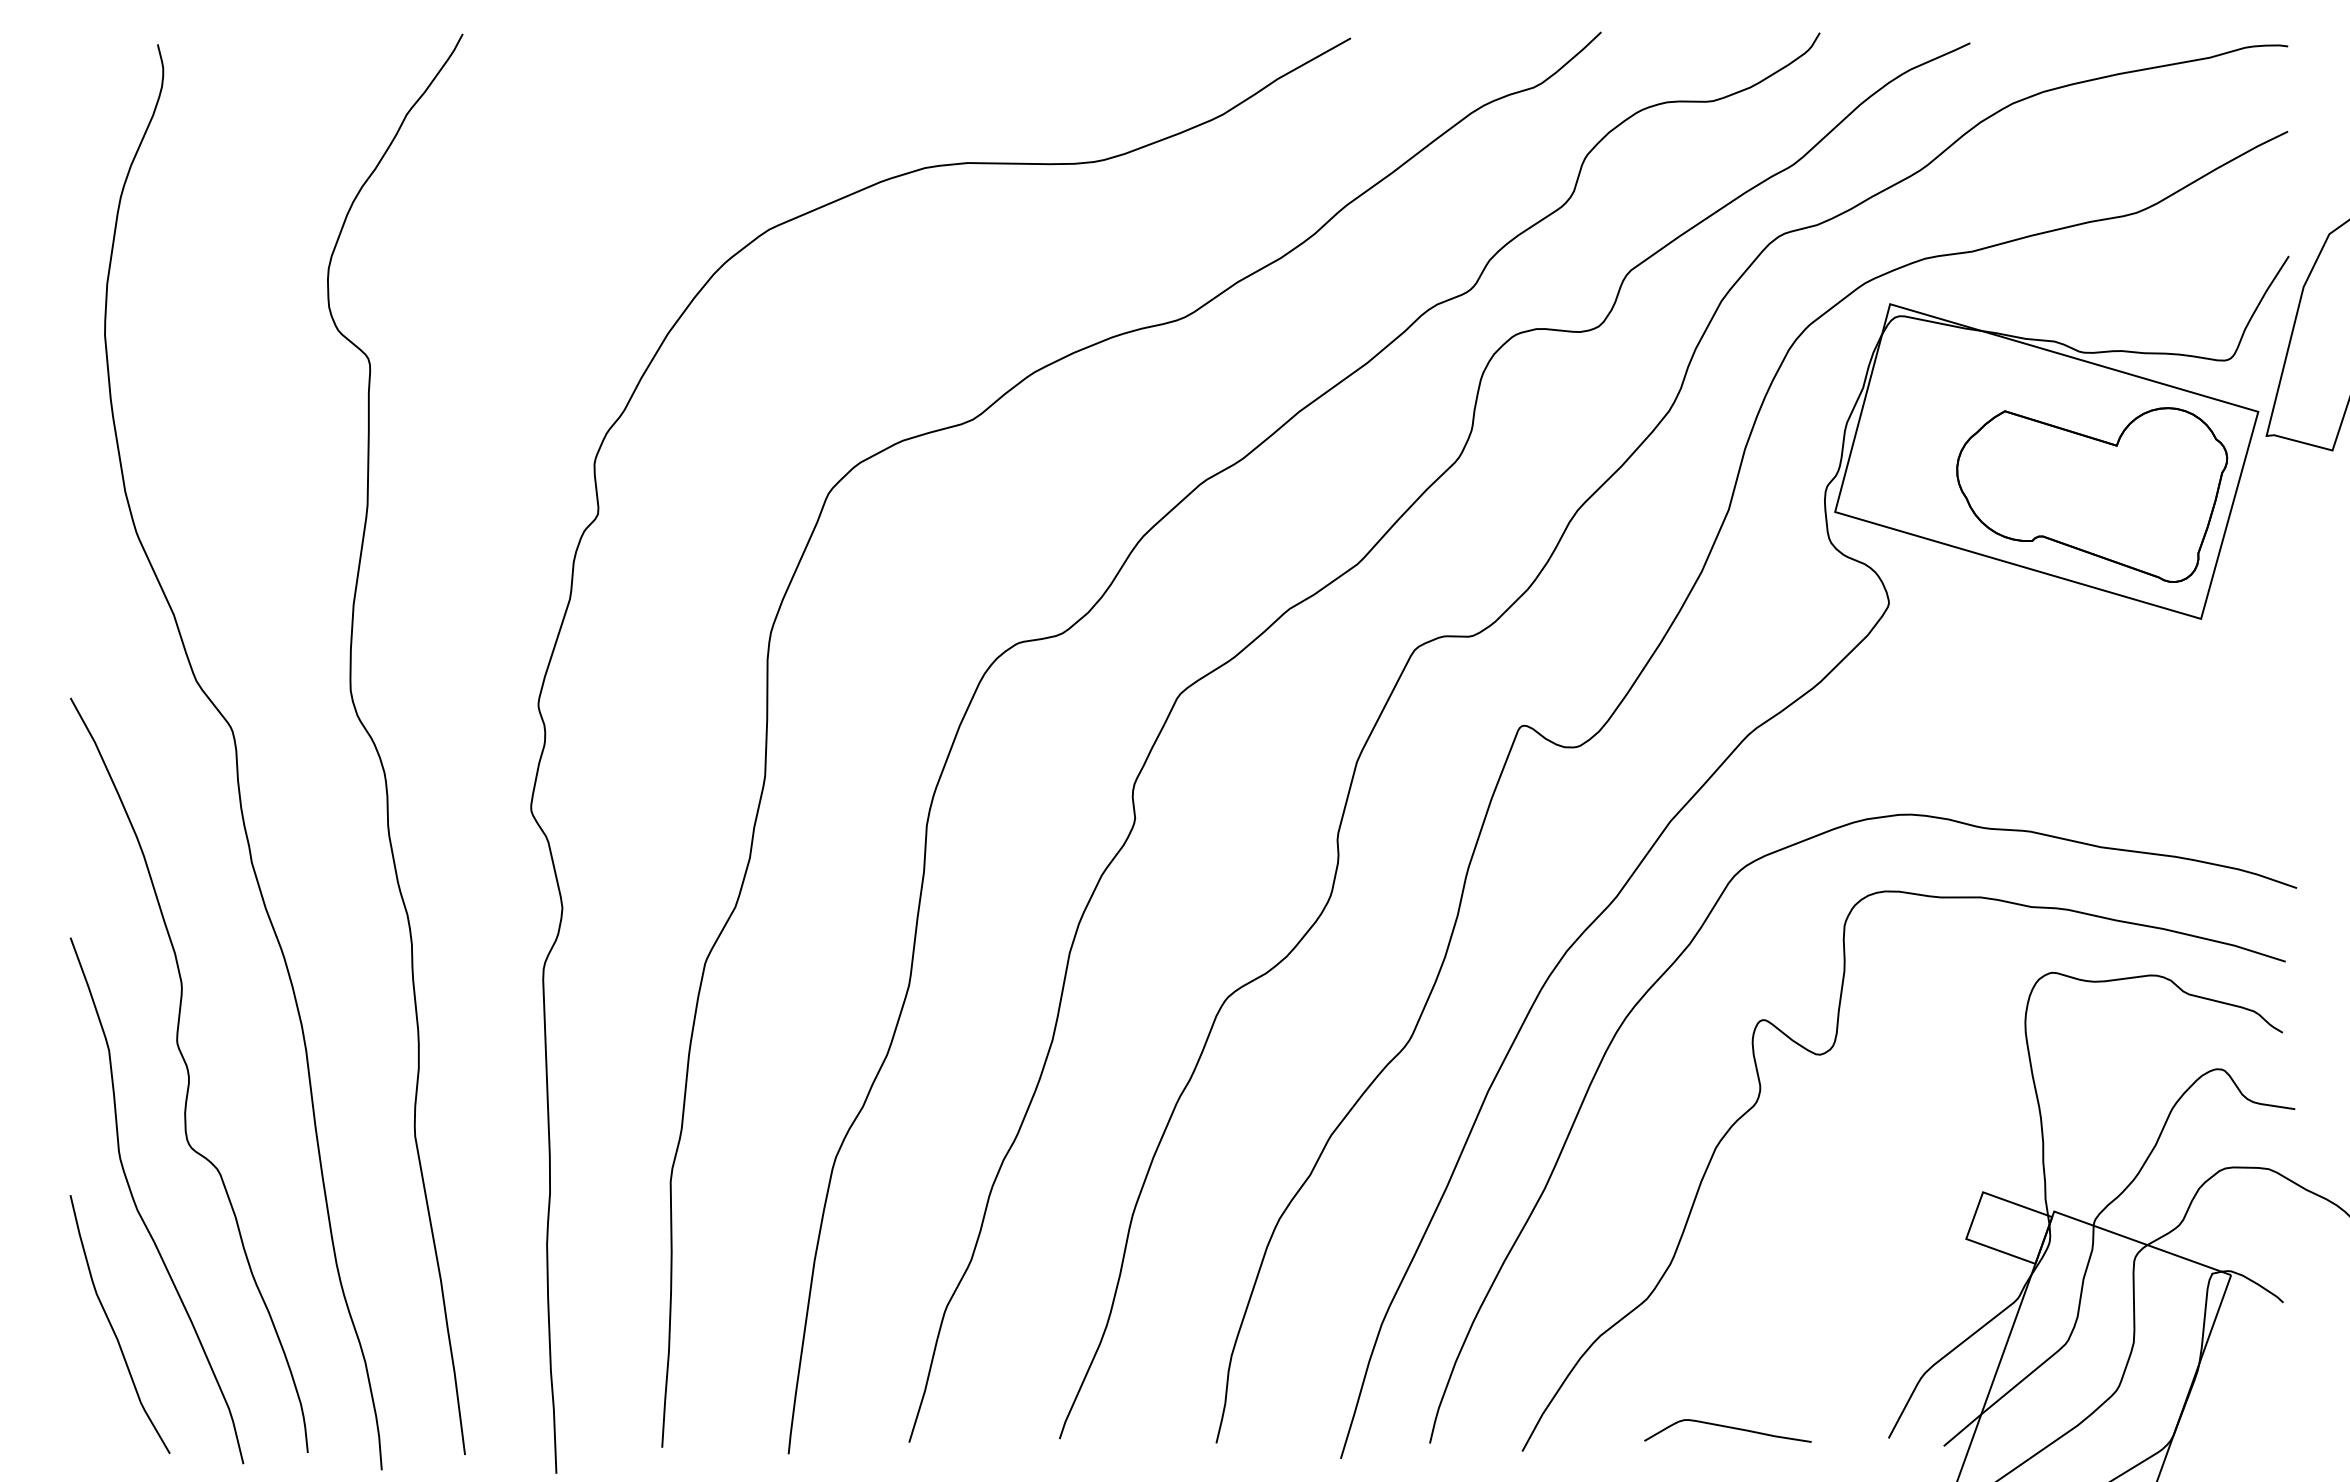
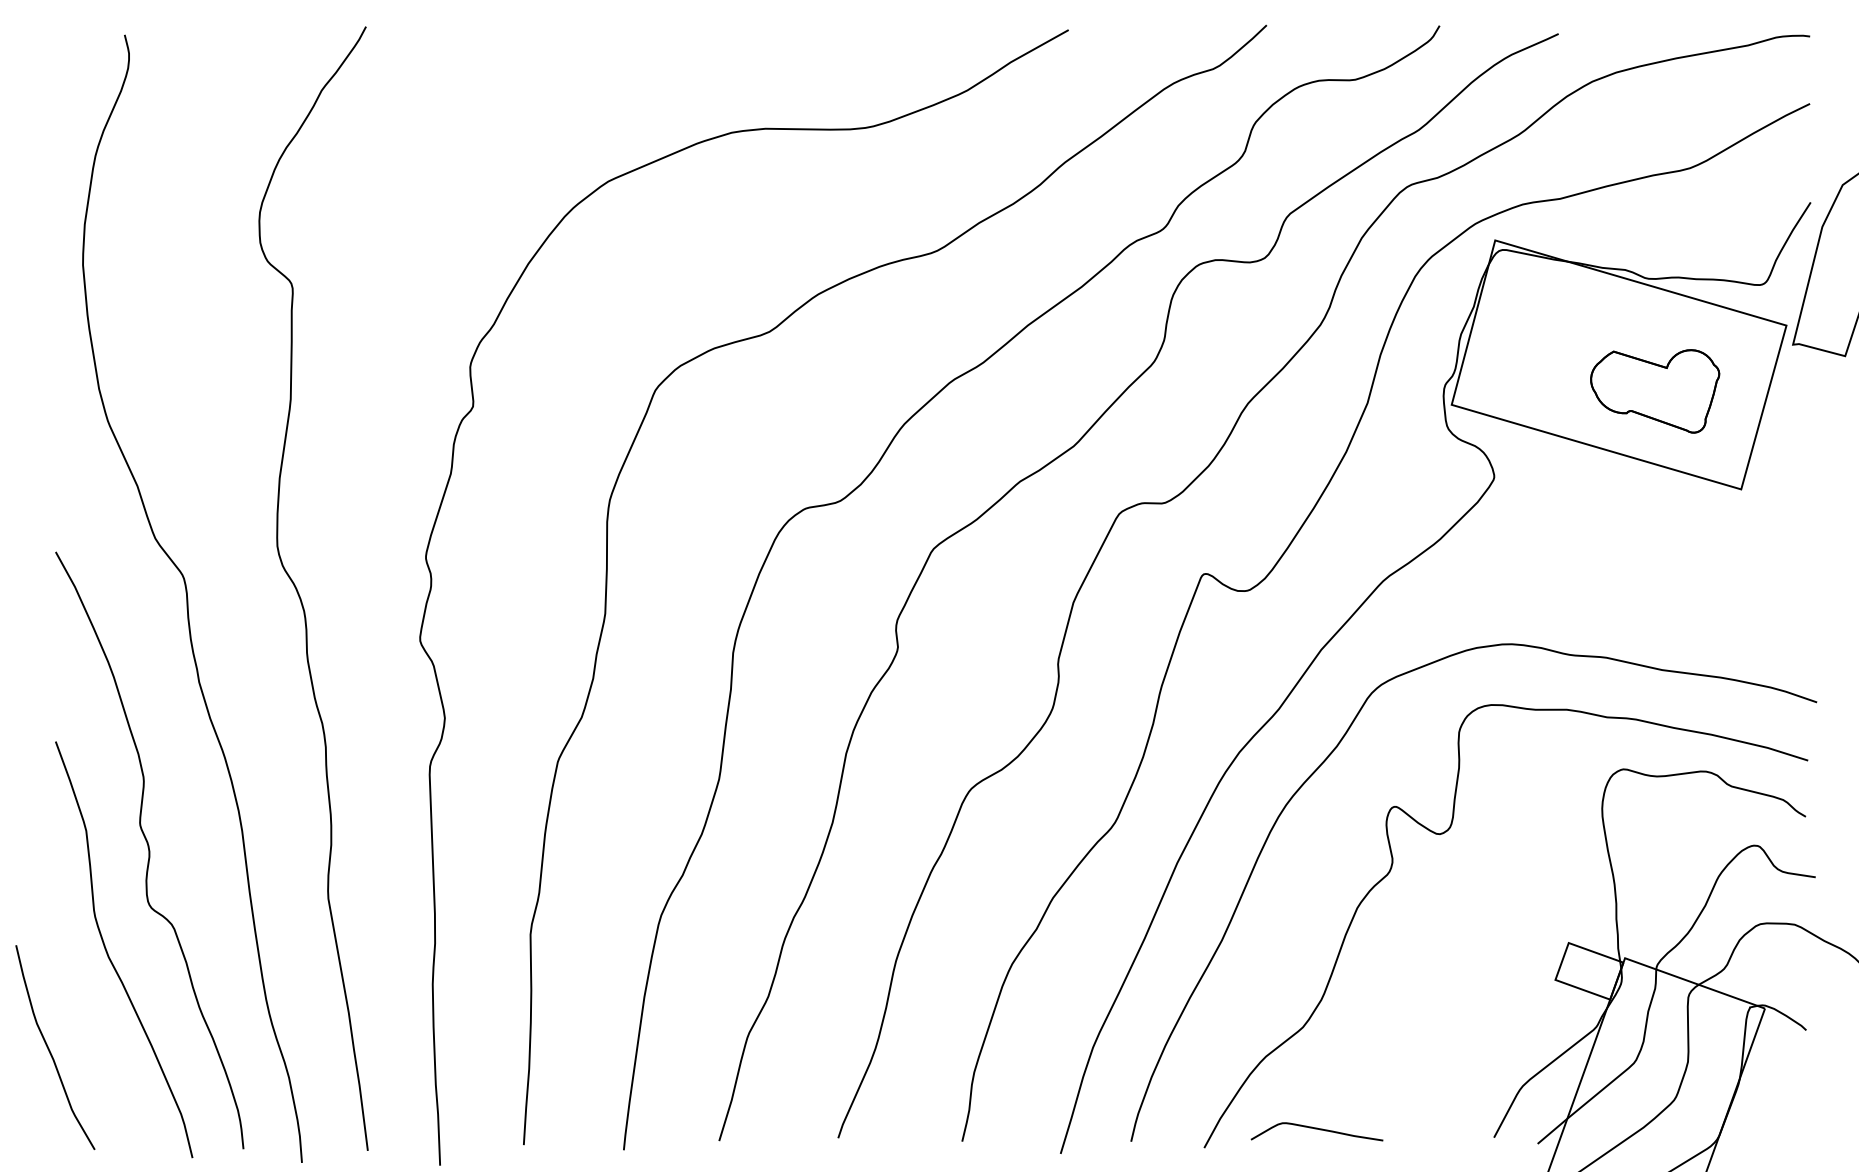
part: (2092, 494) -> (1655, 390), size x0.6
curve: (112, 1325) -> (49, 1048), moved
curve: (1729, 1428) -> (1318, 1129), moved

